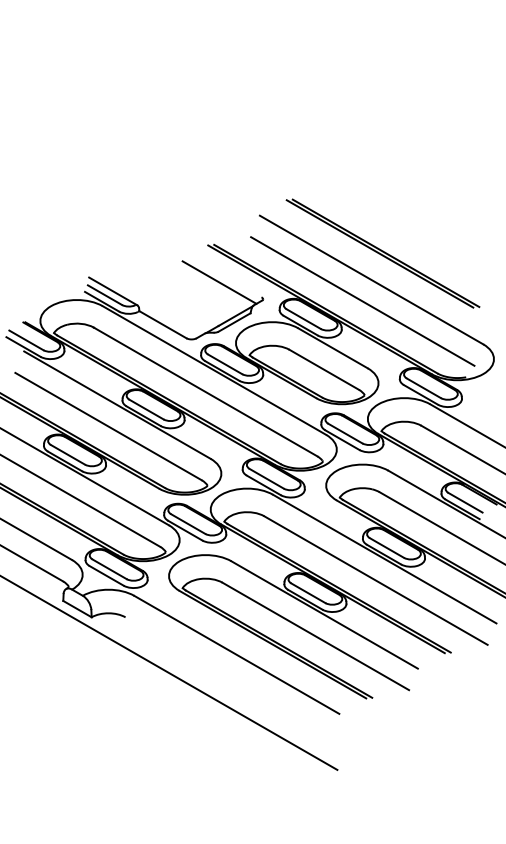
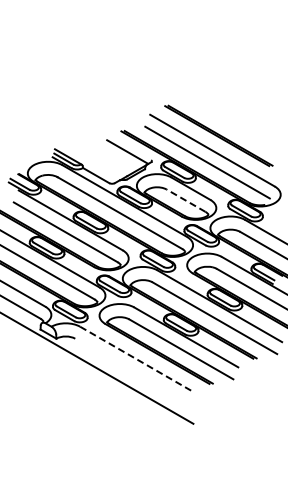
line: (323, 369) -> (185, 200), solid -> dashed
line: (237, 654) -> (137, 359), solid -> dashed

